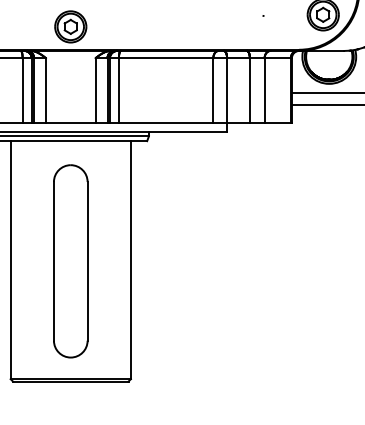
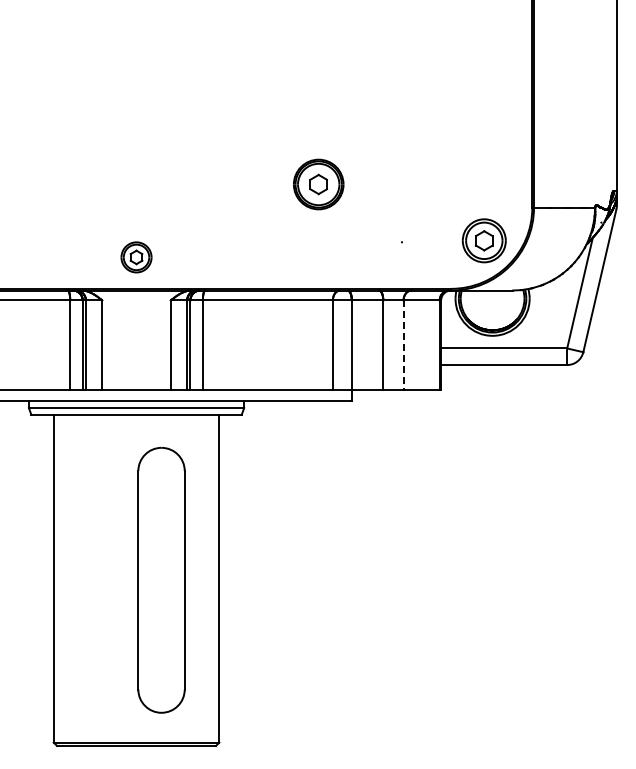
part: (70, 27) -> (136, 257), size x0.7
line: (264, 90) -> (403, 345), solid -> dashed
part: (70, 261) -> (161, 580), moved

